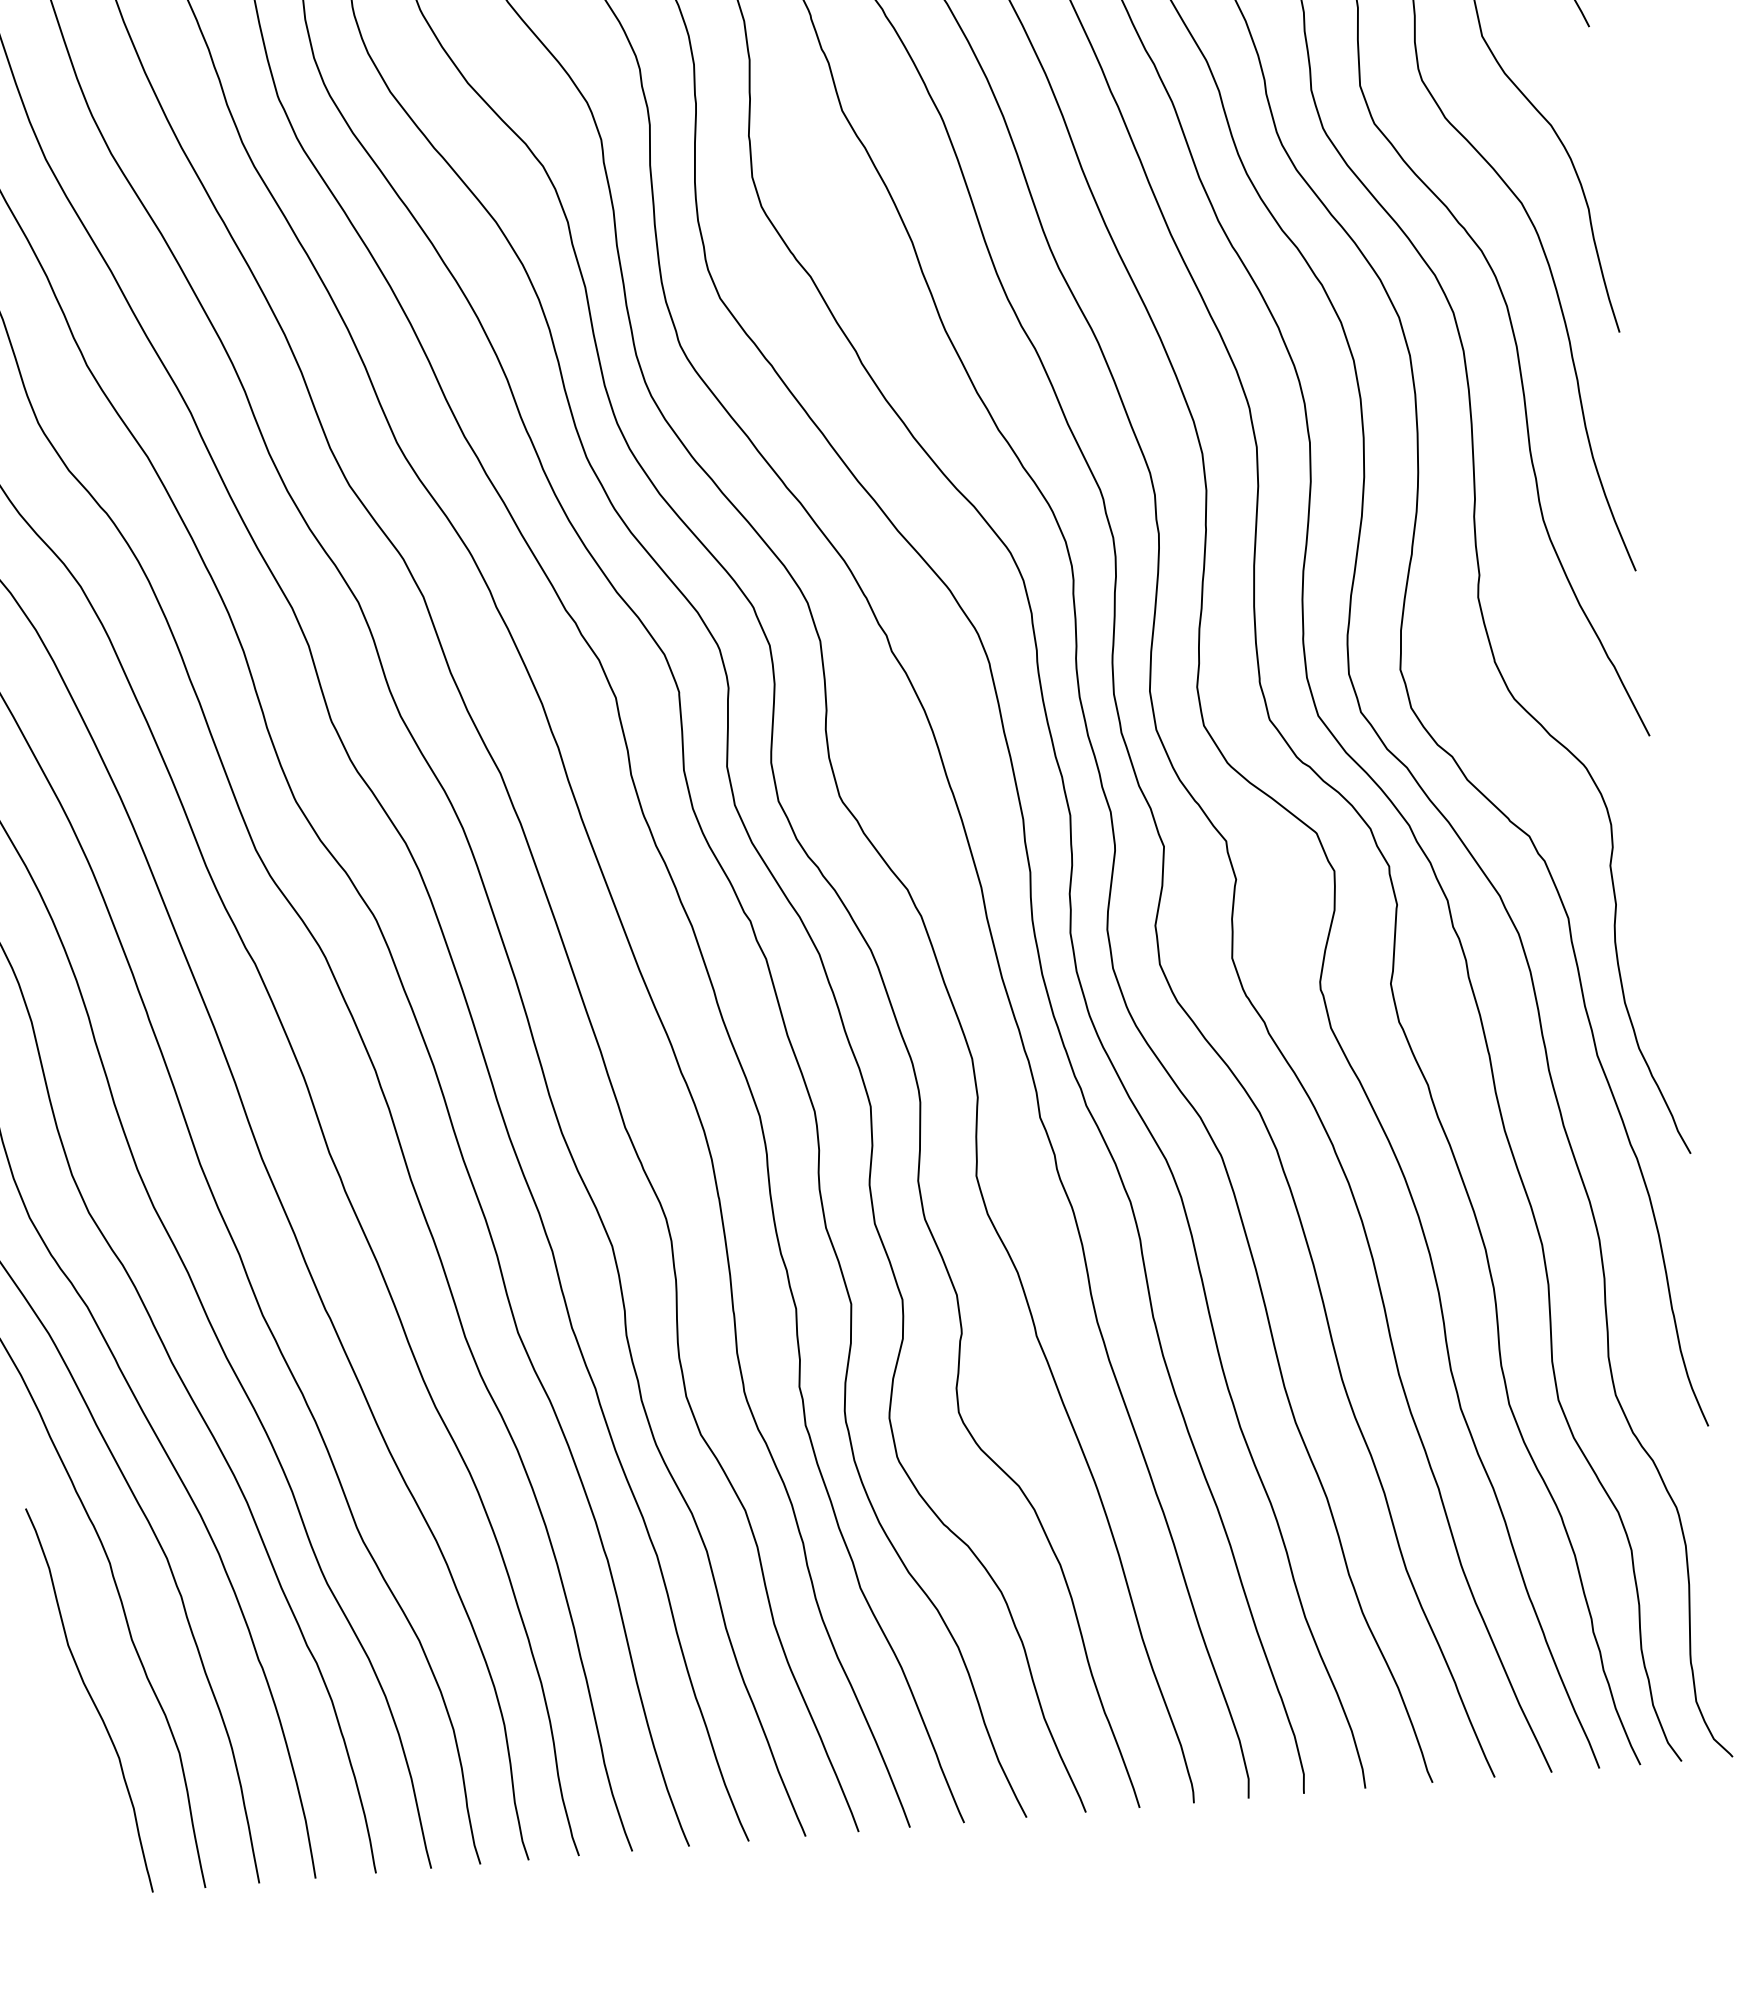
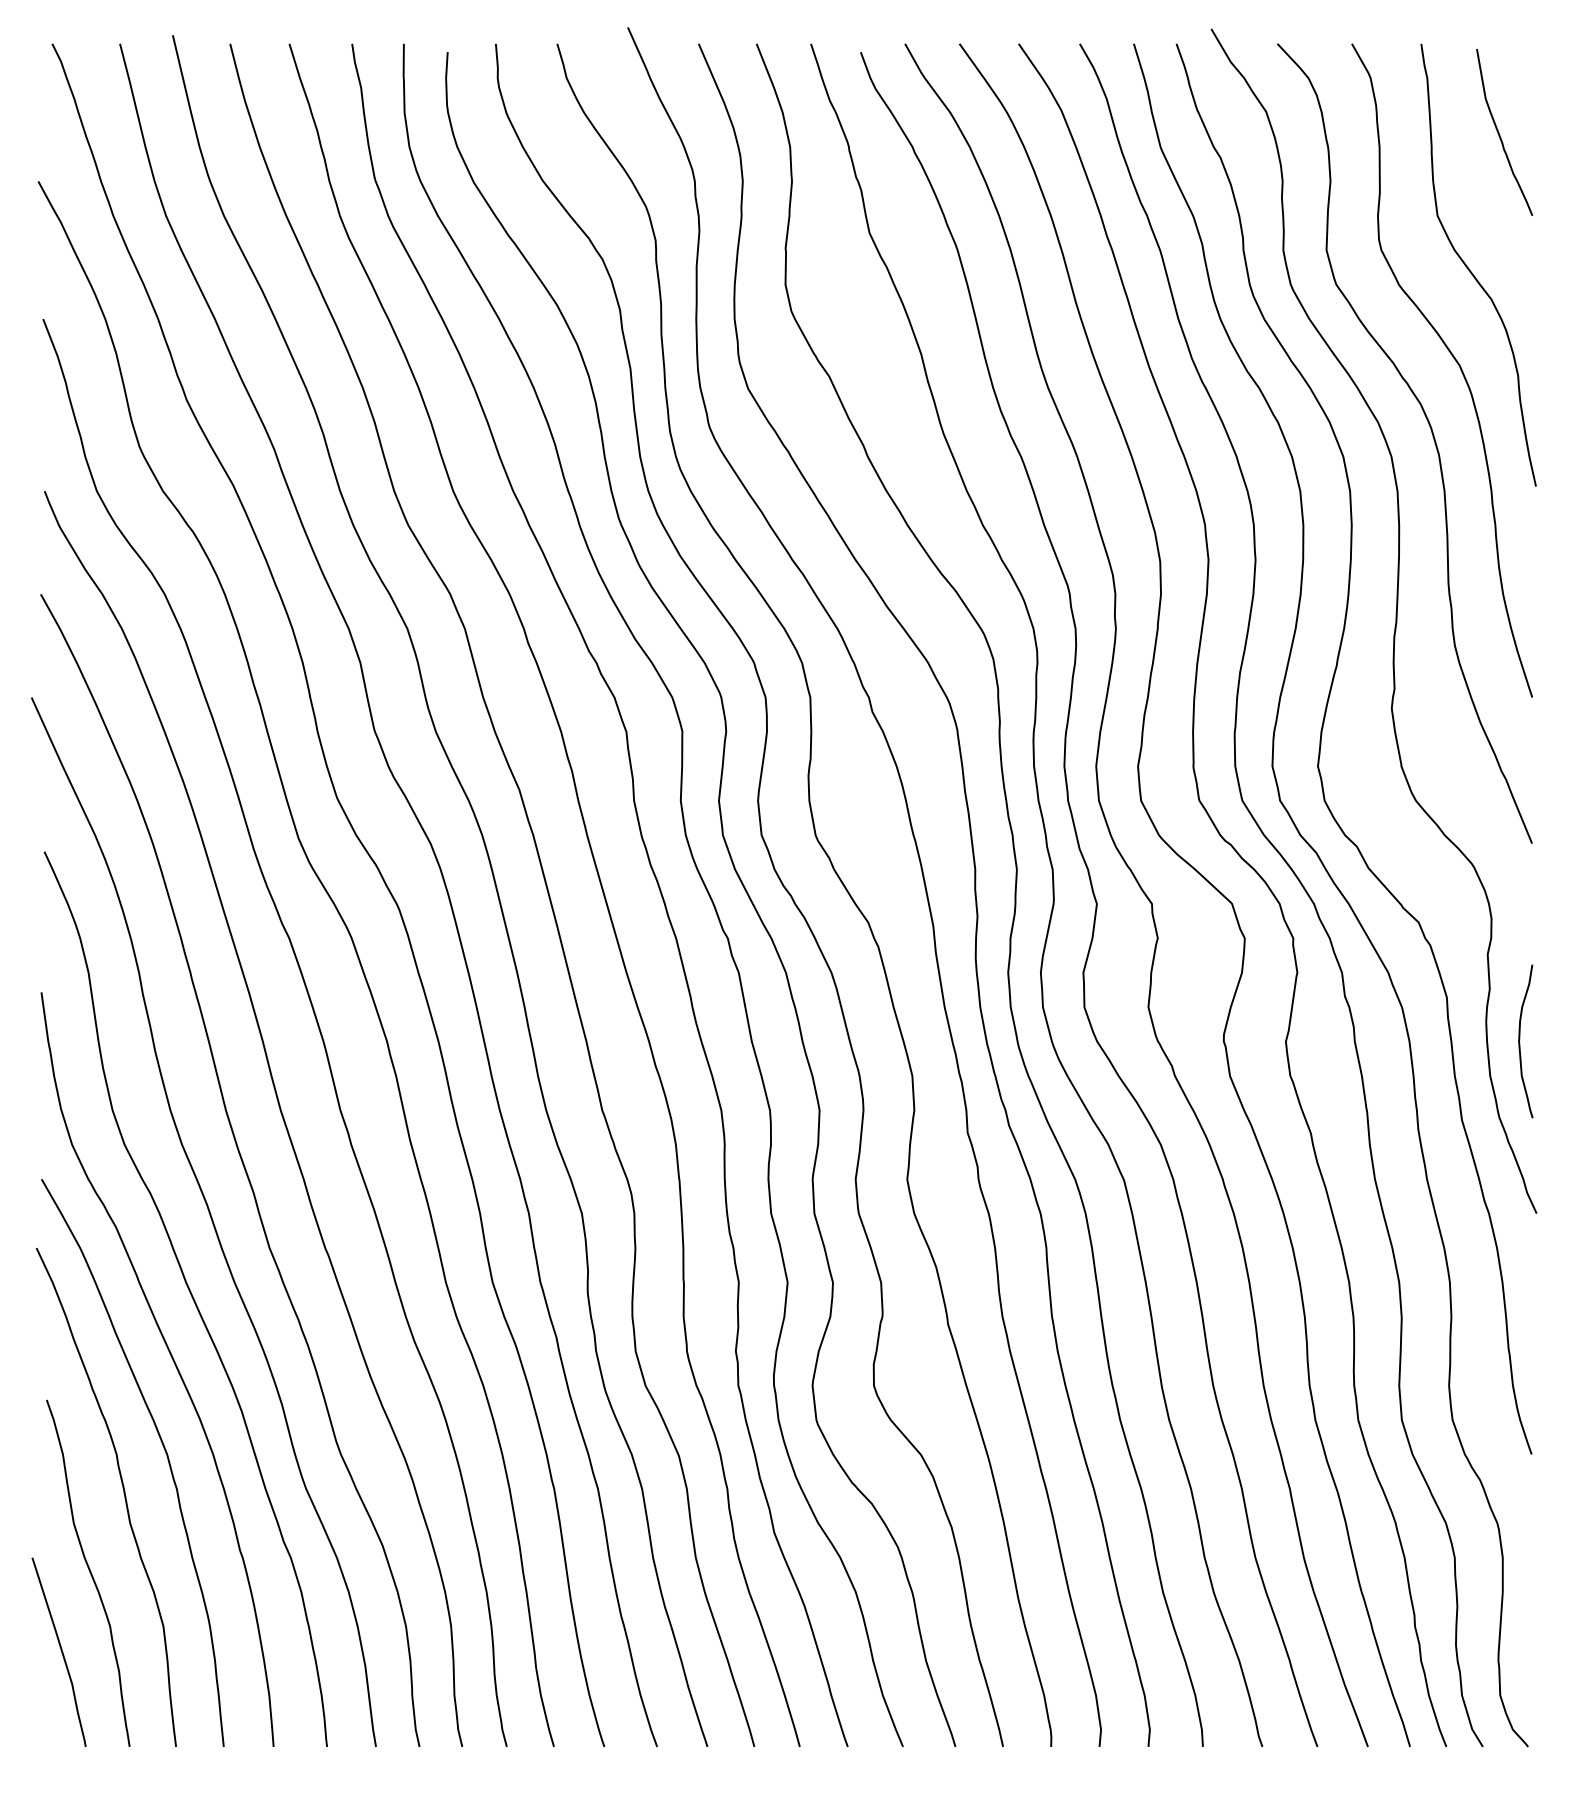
curve: (1655, 962) -> (1520, 1042), added
curve: (65, 1790) -> (60, 1650), added

